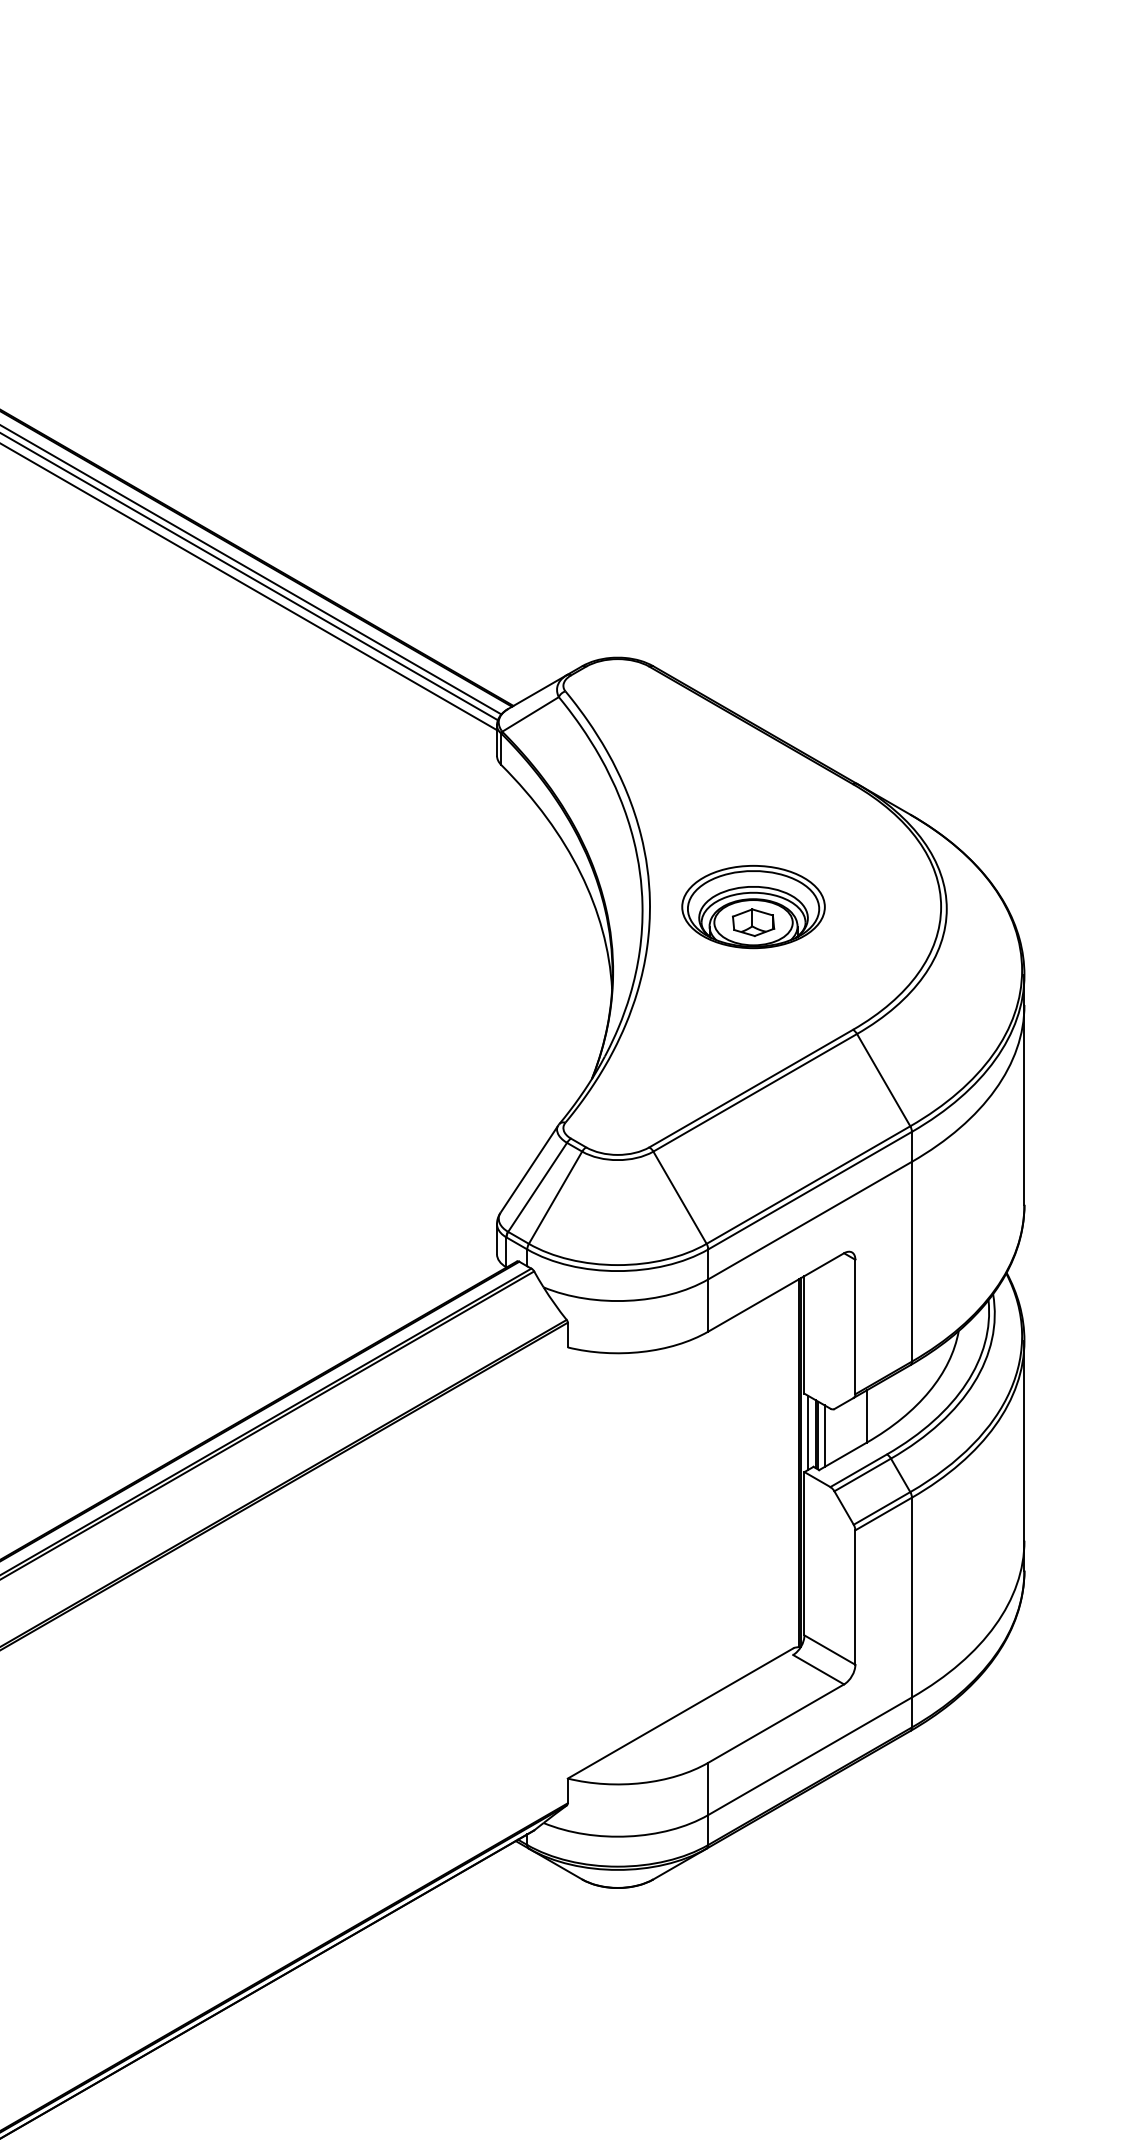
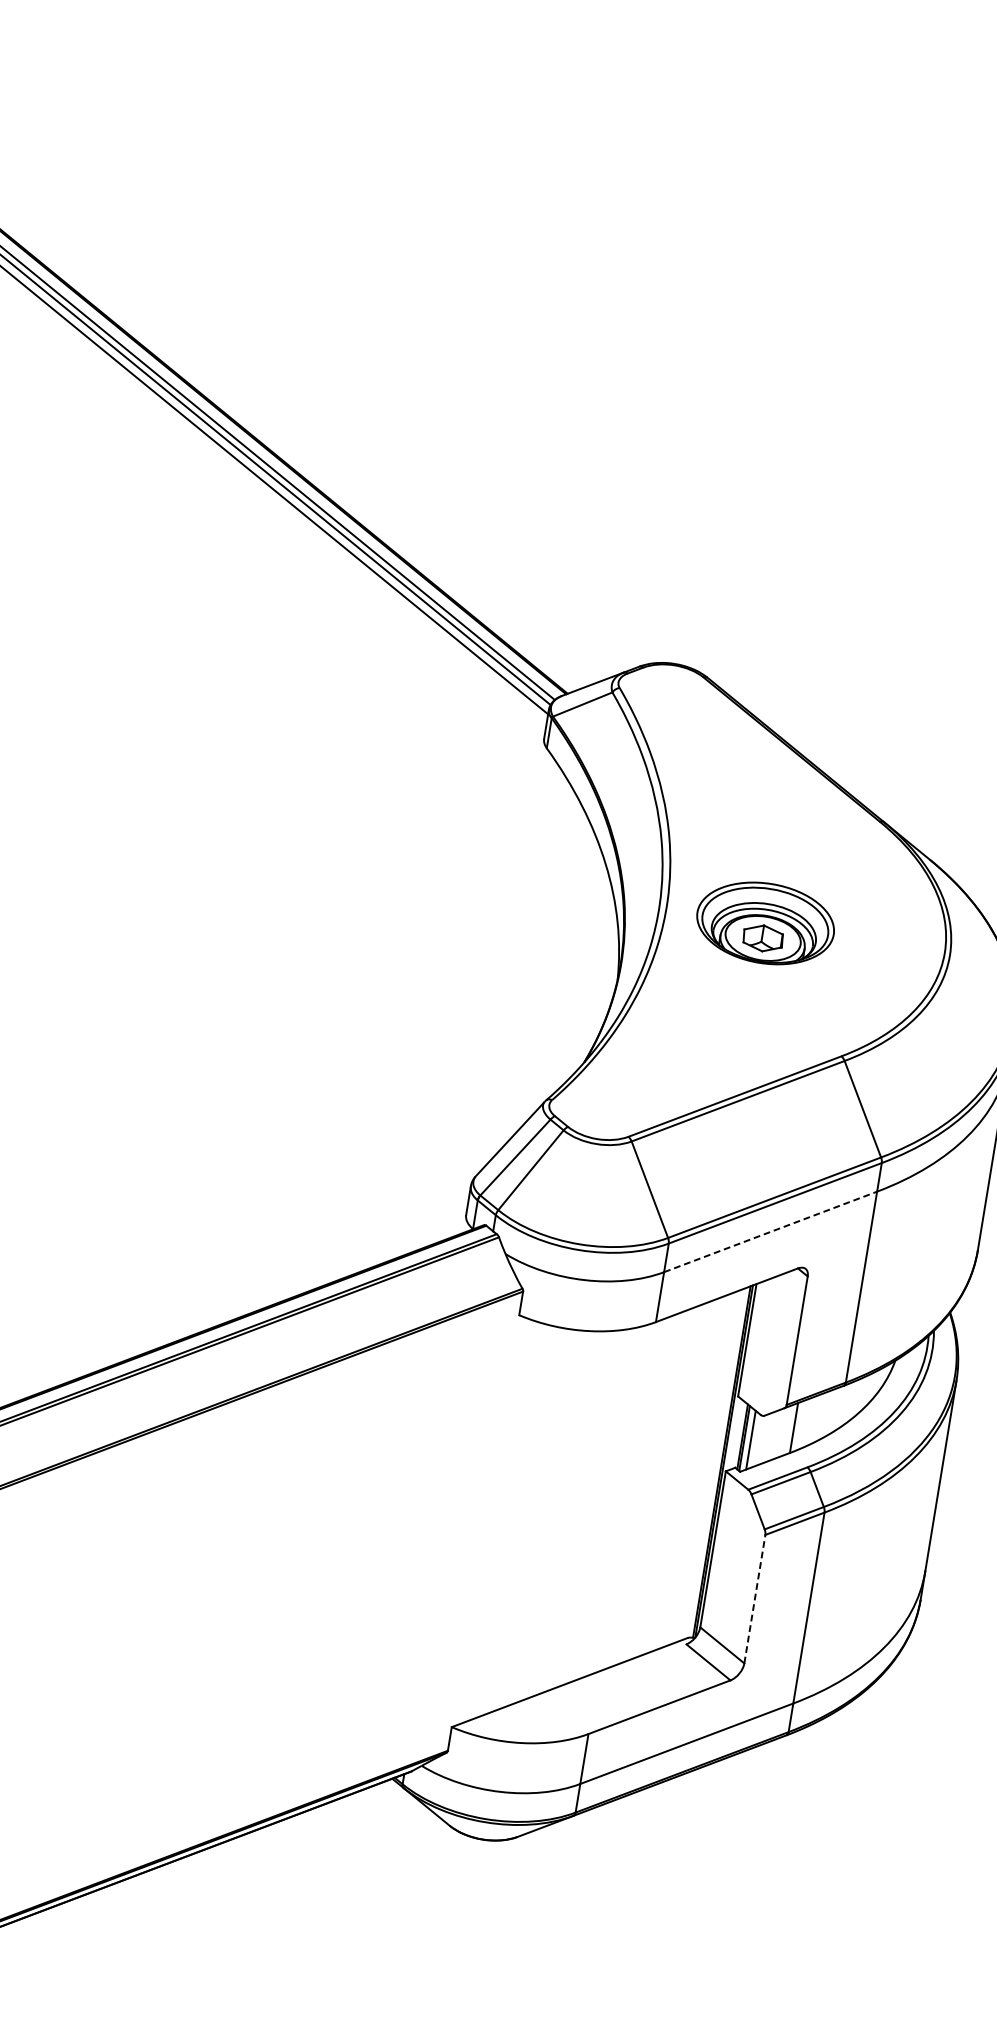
line: (810, 1220) -> (770, 1231), solid -> dashed
line: (807, 1432) -> (734, 1433), removed
line: (855, 1597) -> (754, 1599), solid -> dashed

